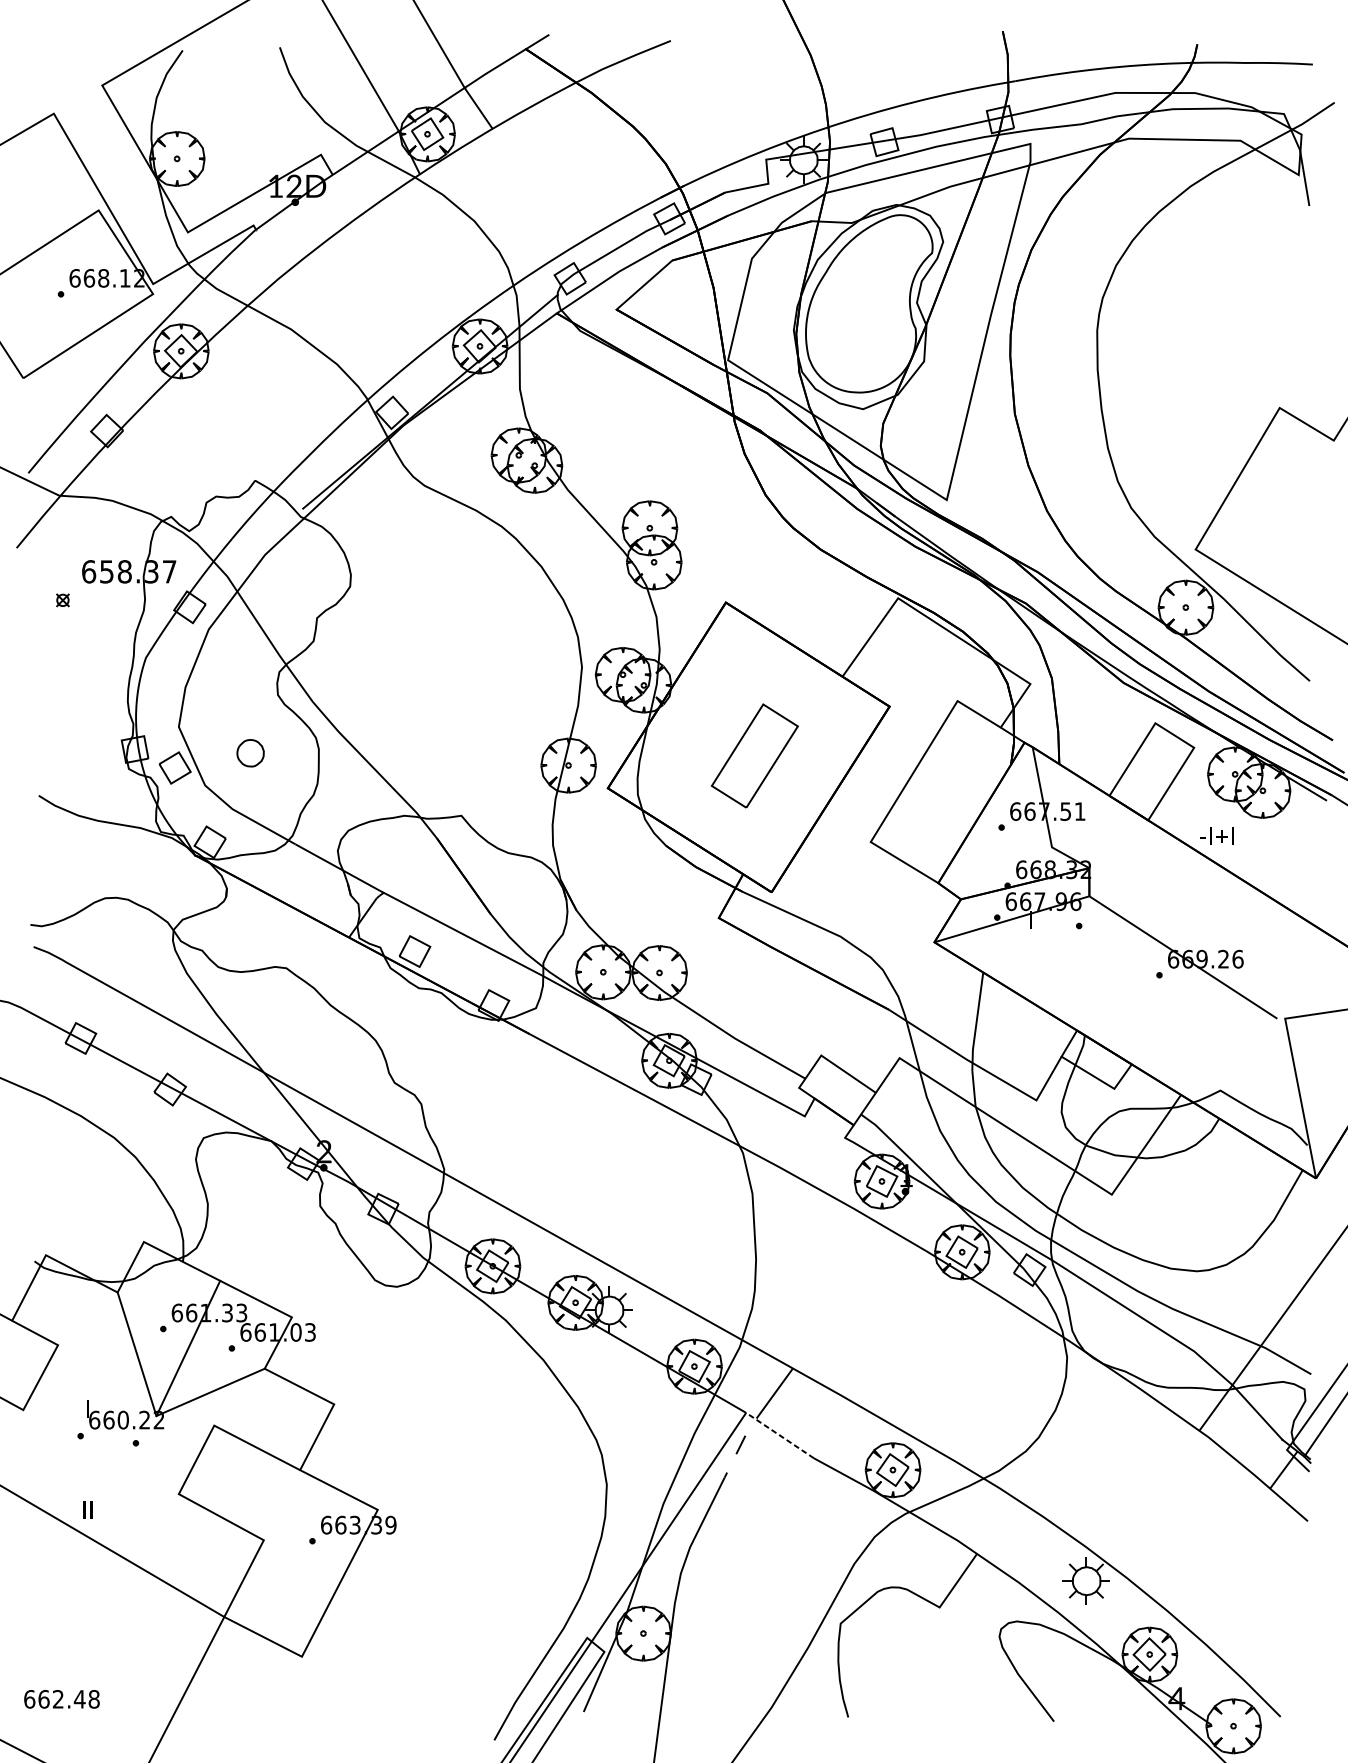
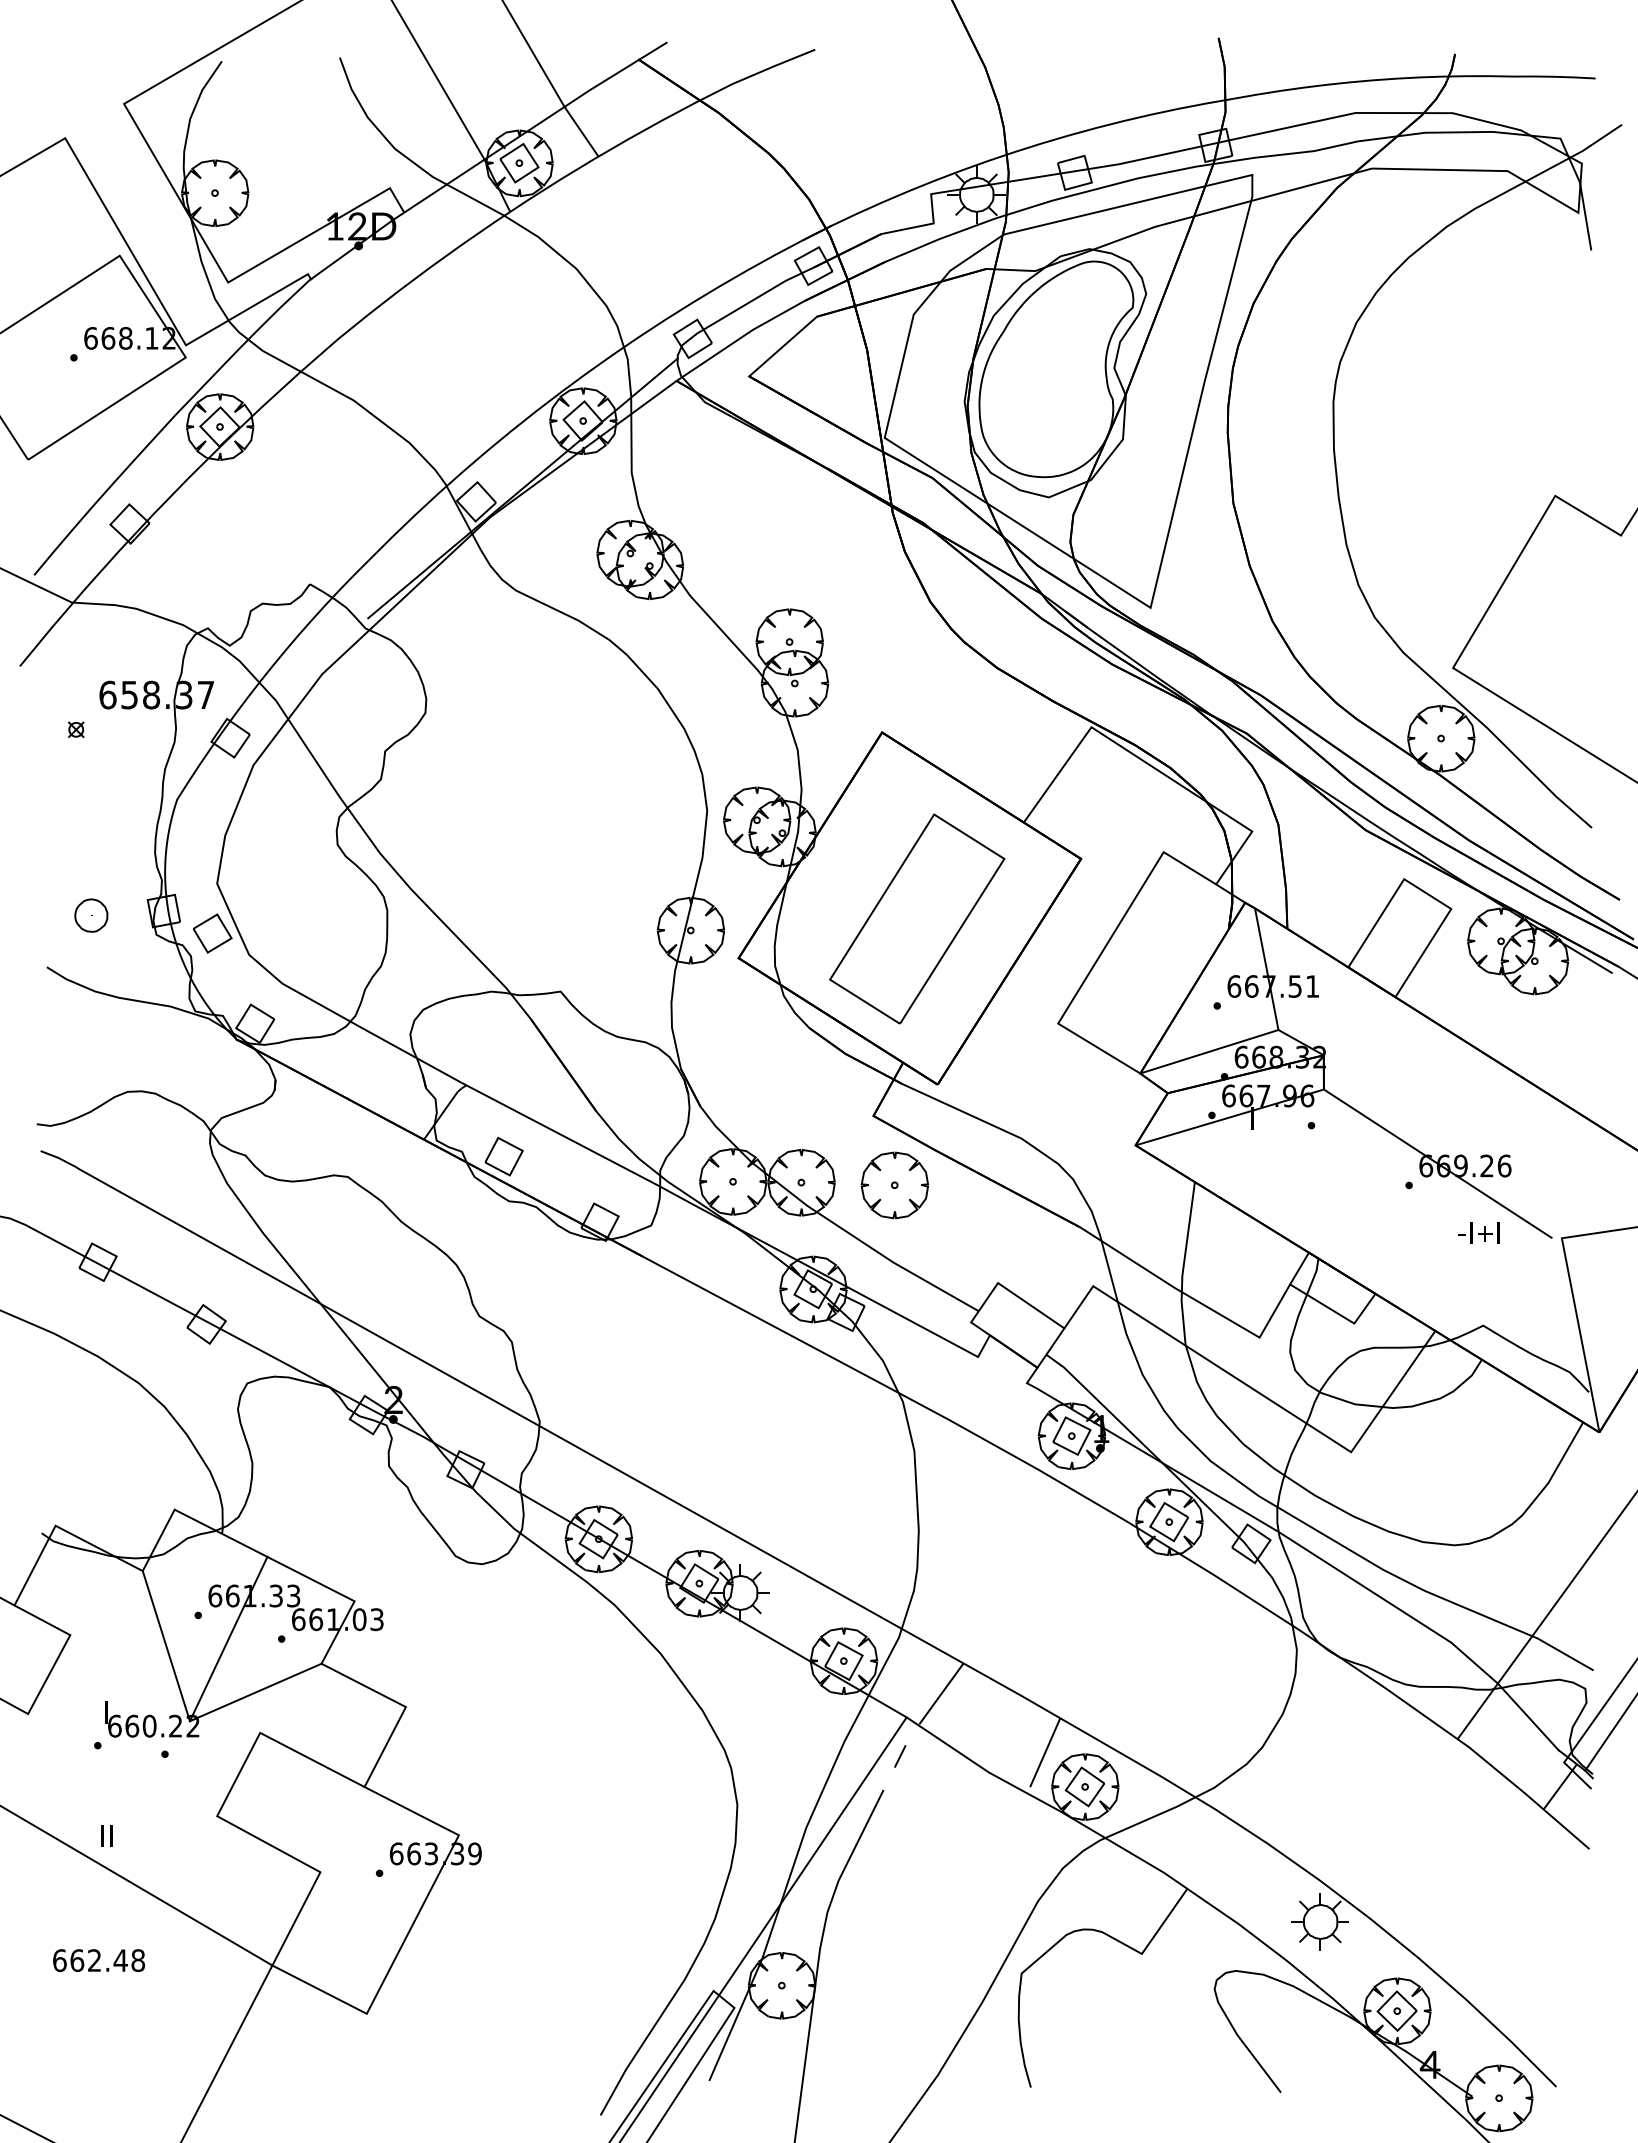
part: (250, 753) -> (91, 915), moved
part: (755, 755) -> (917, 918), size x1.67
text: (1216, 835) -> (1478, 1232), moved
line: (995, 865) -> (1209, 1051), added
part: (736, 975) -> (894, 1185), added
line: (779, 1435) -> (947, 1745), dashed -> solid
line: (858, 1444) -> (1043, 1755), added
text: (62, 1699) -> (99, 1960), moved

